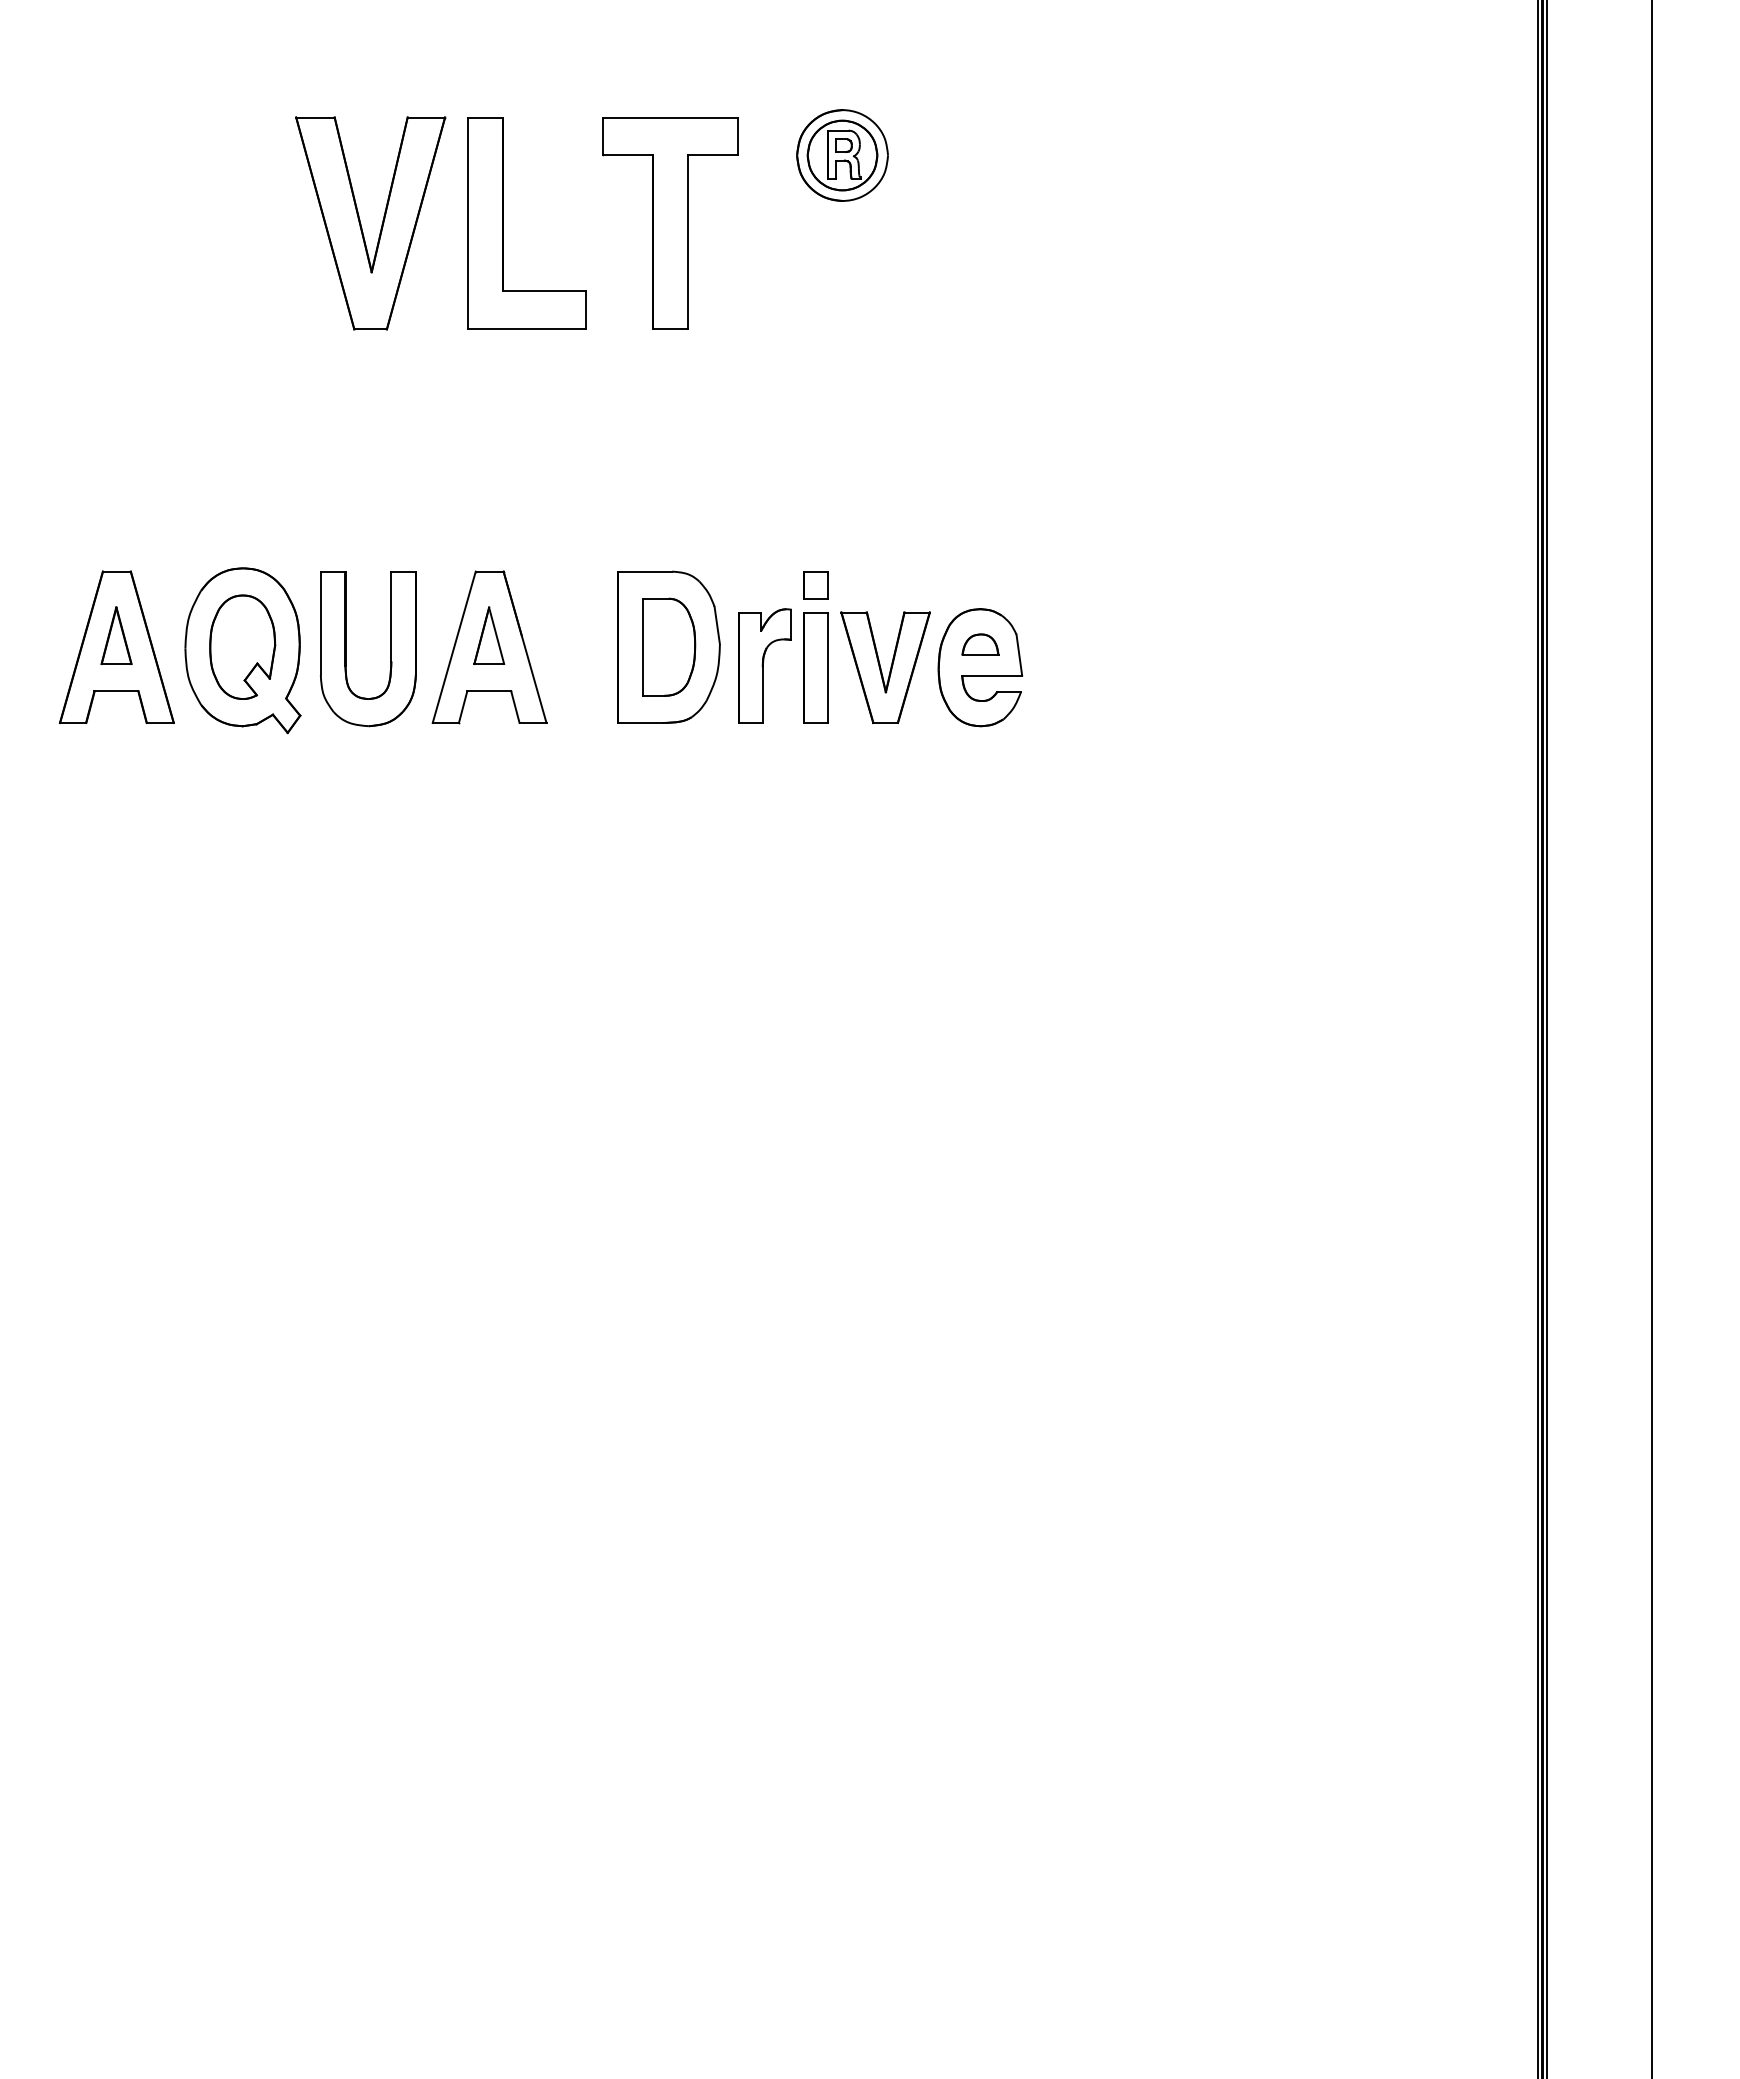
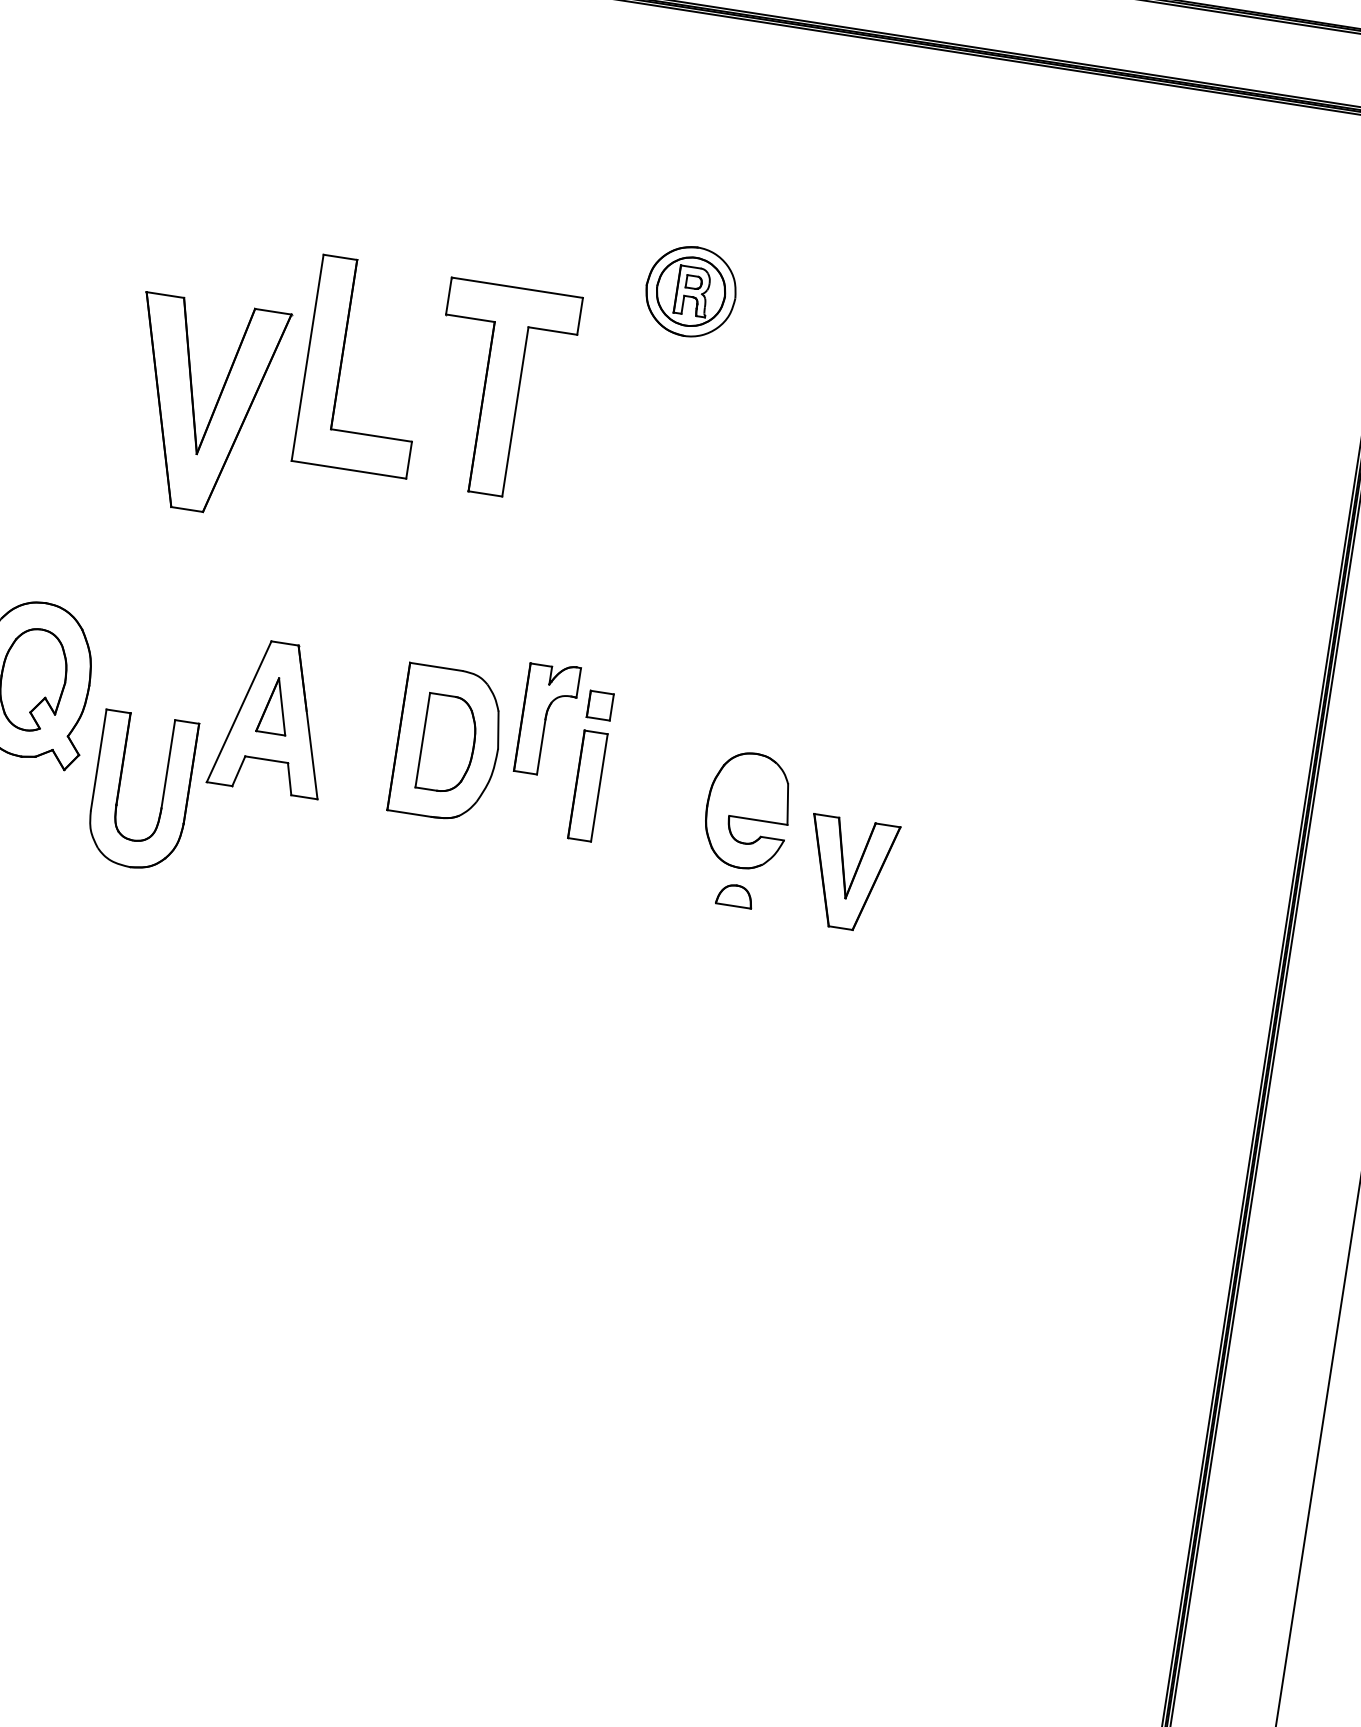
part: (361, 223) -> (194, 405), moved
part: (503, 223) -> (342, 363), moved
part: (670, 223) -> (501, 390), moved
part: (980, 644) -> (735, 895), moved
part: (346, 649) -> (119, 789), moved
part: (764, 665) -> (547, 718), moved
part: (885, 667) -> (848, 874), moved

